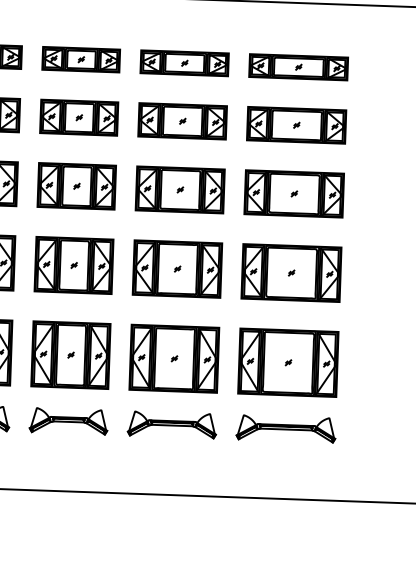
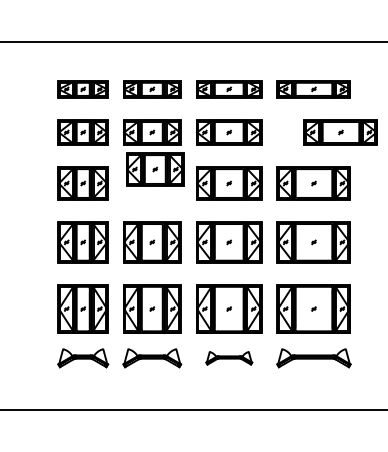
part: (296, 125) -> (340, 132), moved
part: (77, 186) -> (155, 169), moved
part: (172, 425) -> (229, 358), size x0.7

